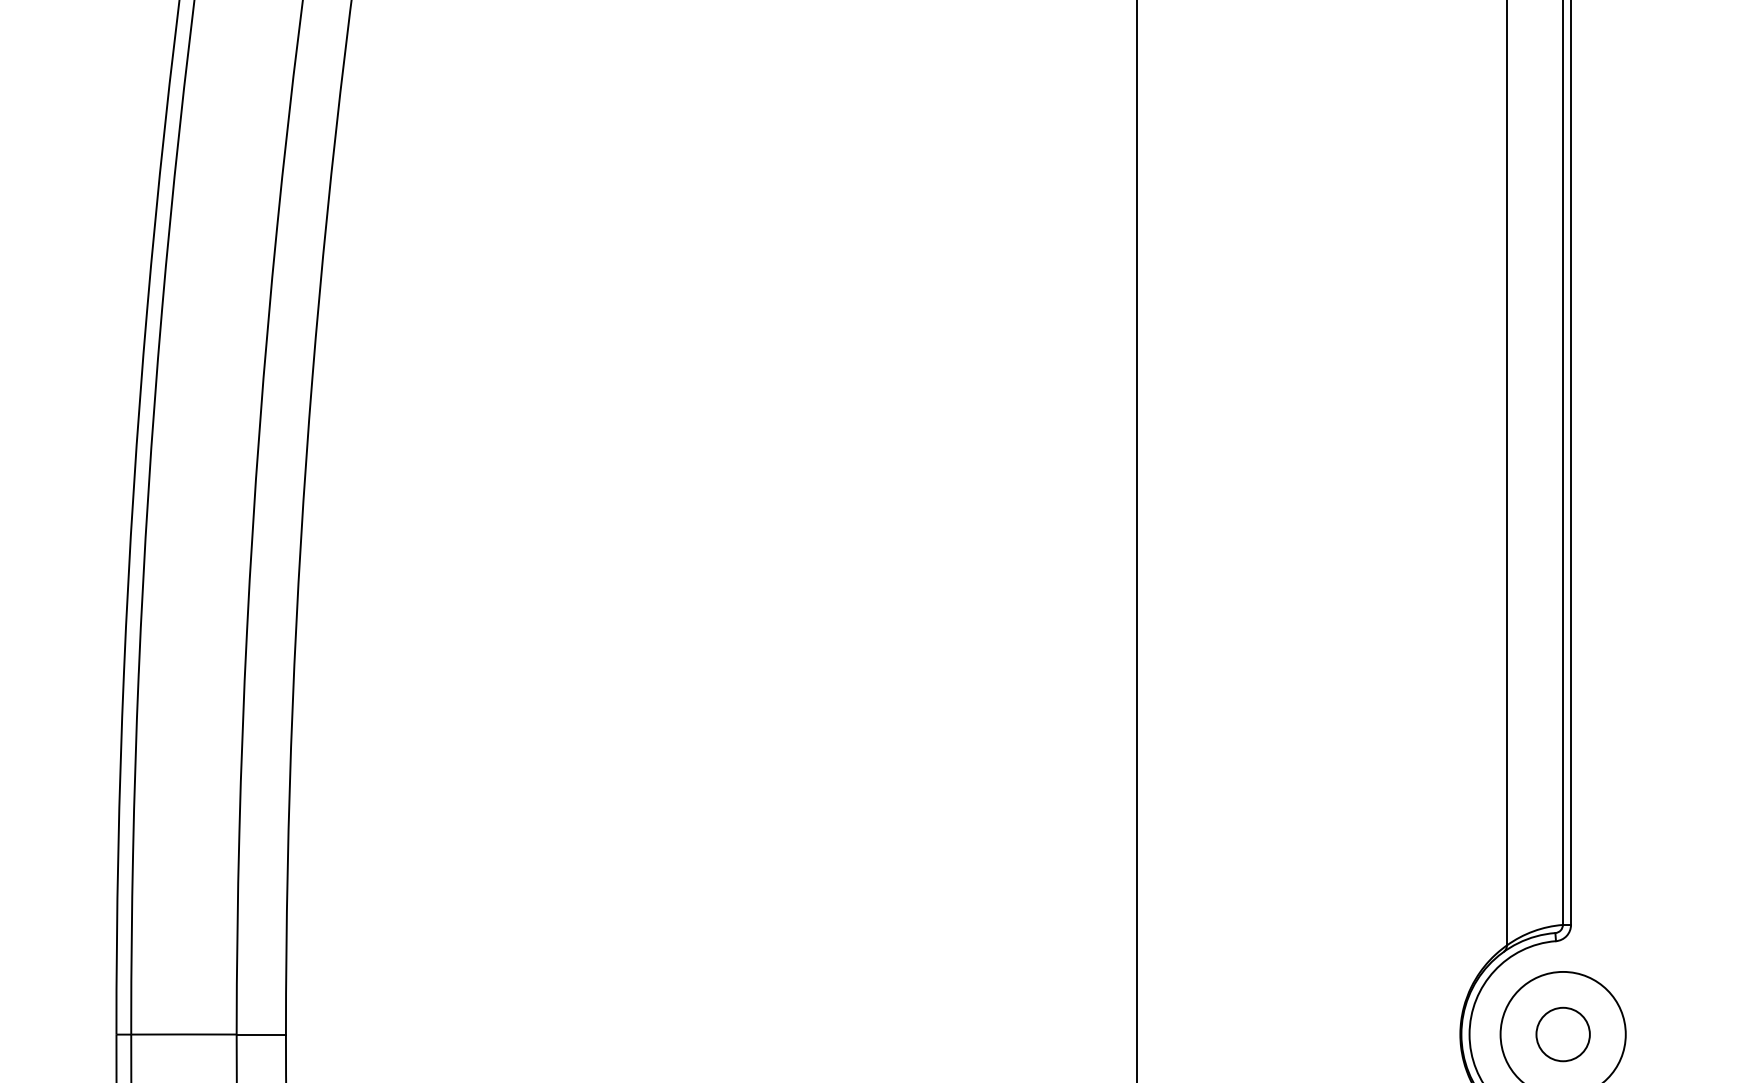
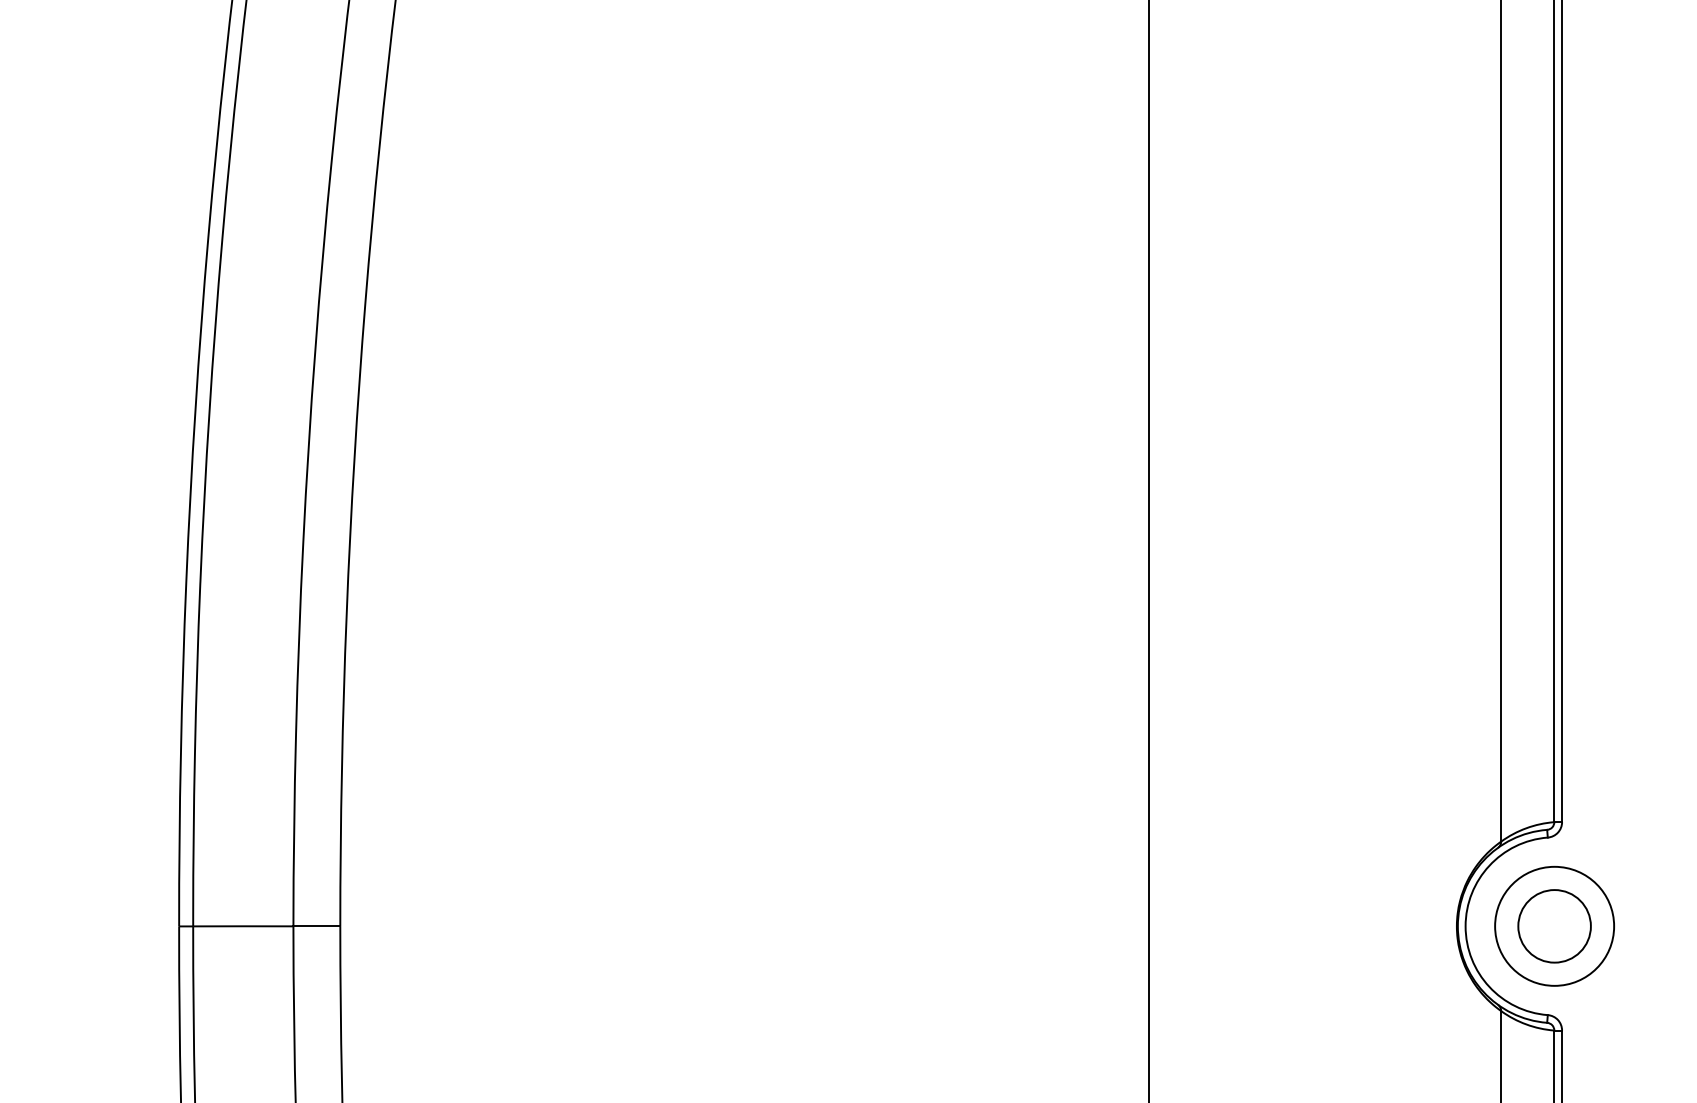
circle: (1563, 1034) -> (1554, 926), size x1.43

